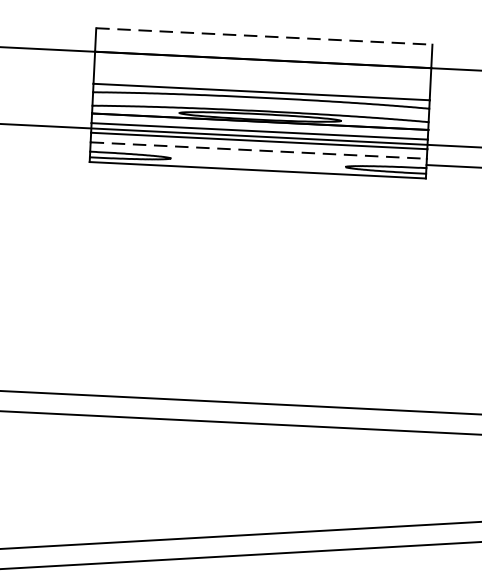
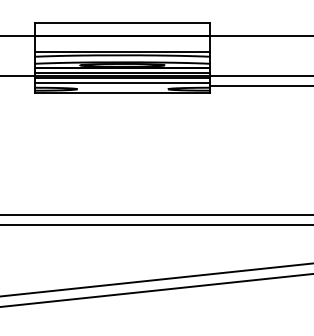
line: (264, 36) -> (122, 23), dashed -> solid
line: (258, 149) -> (122, 82), dashed -> solid

